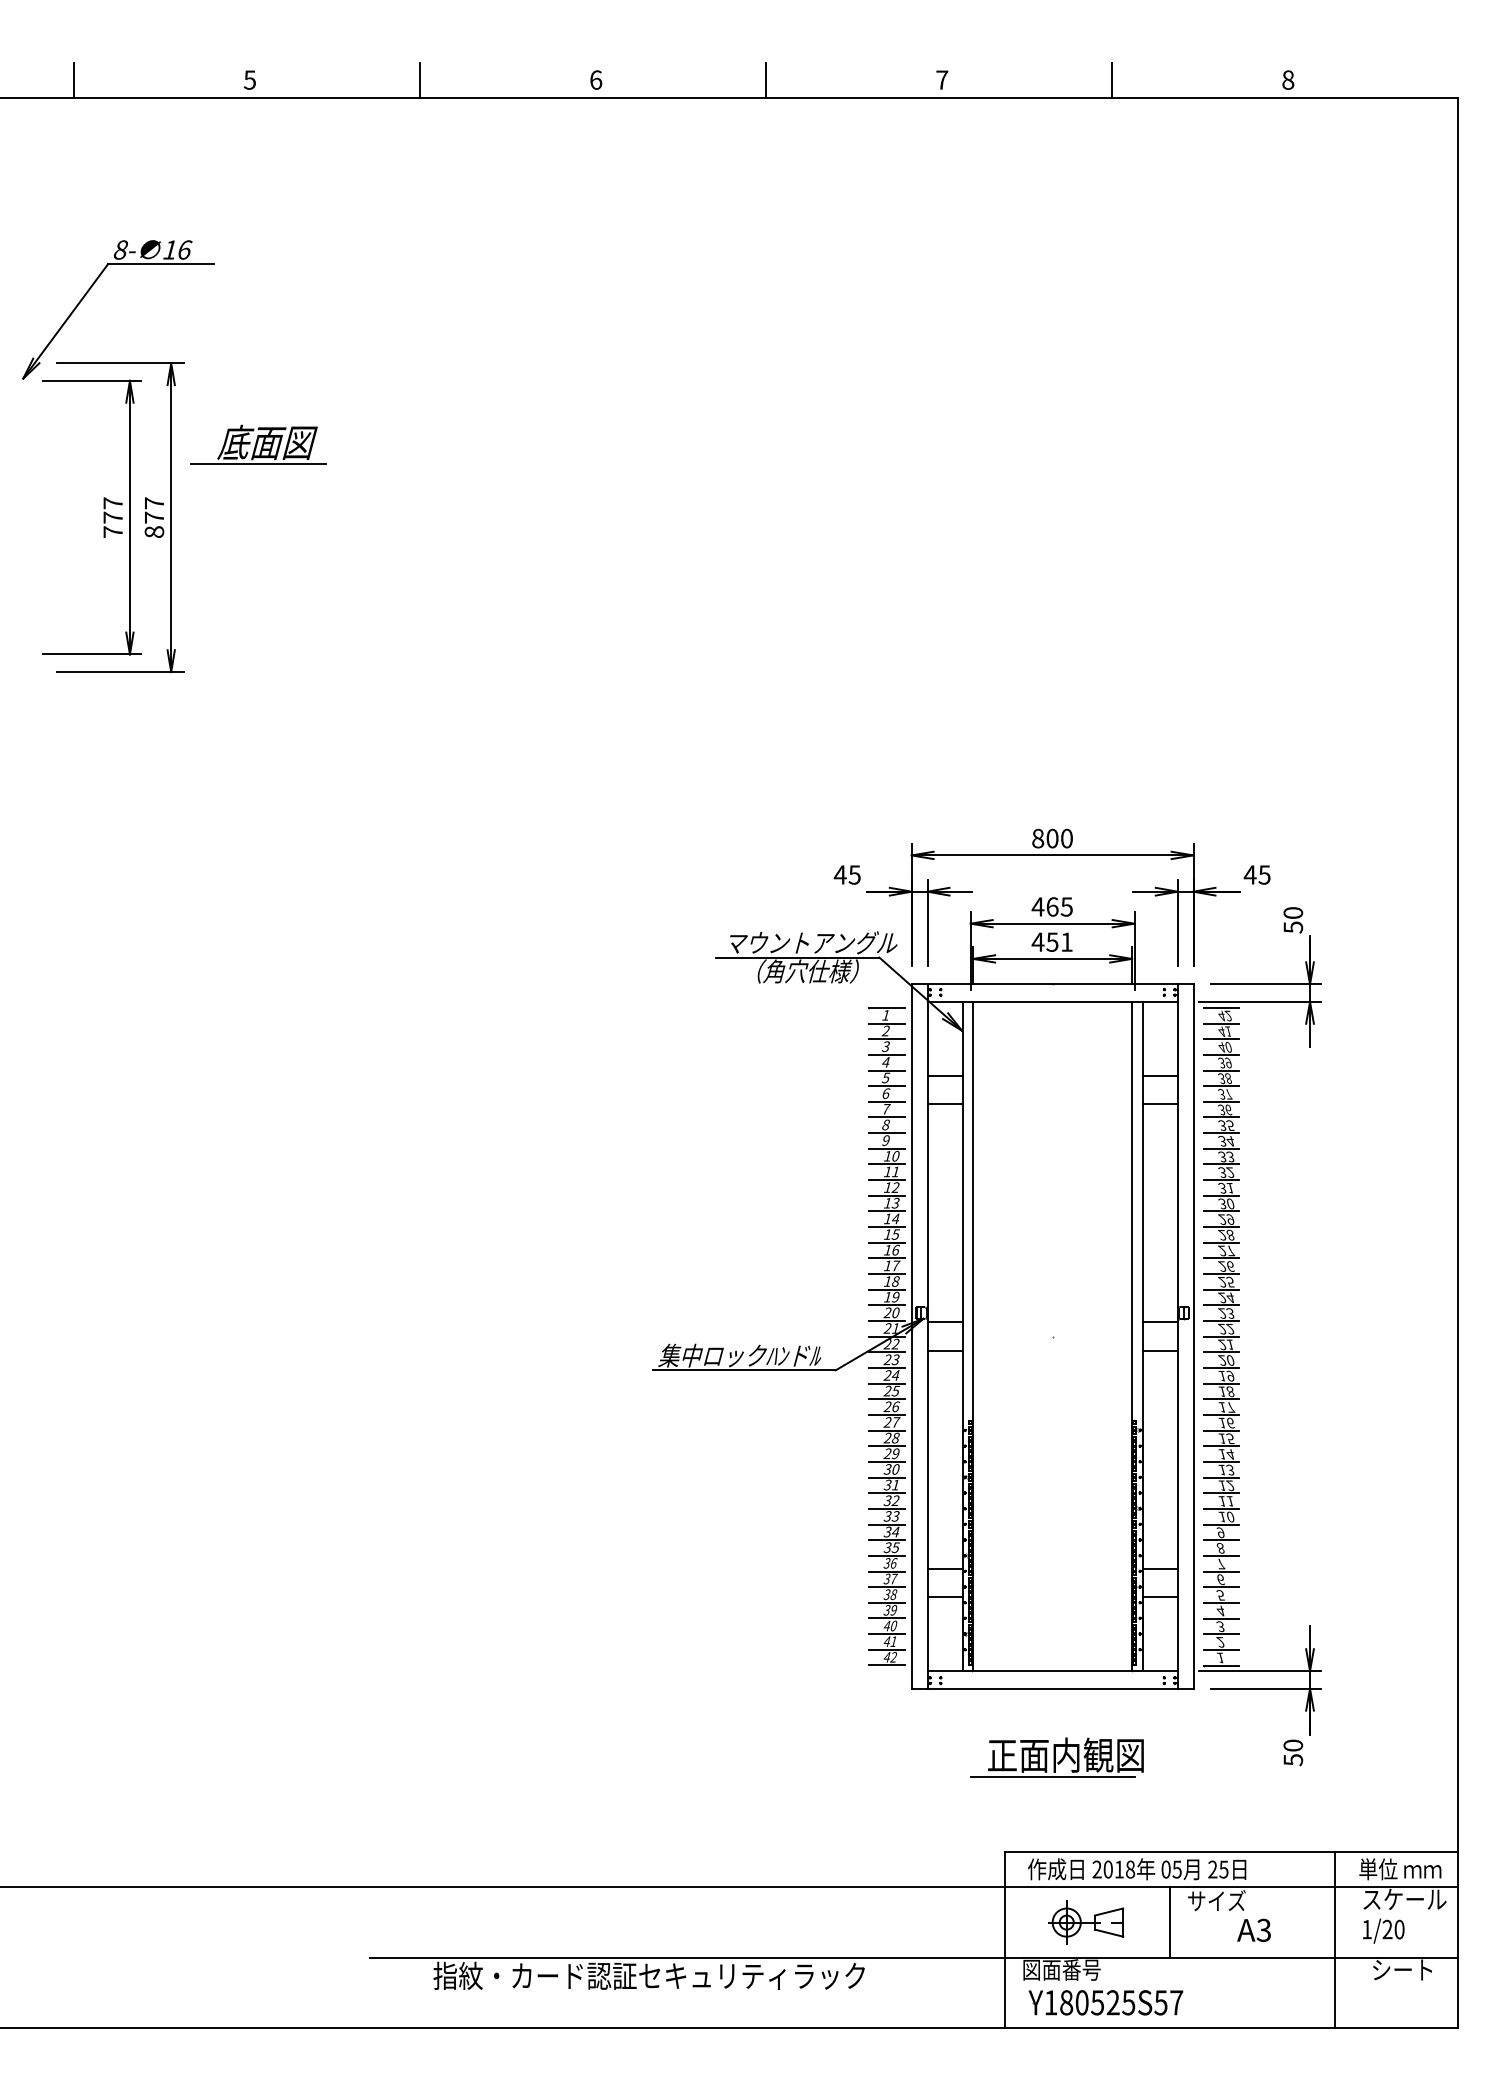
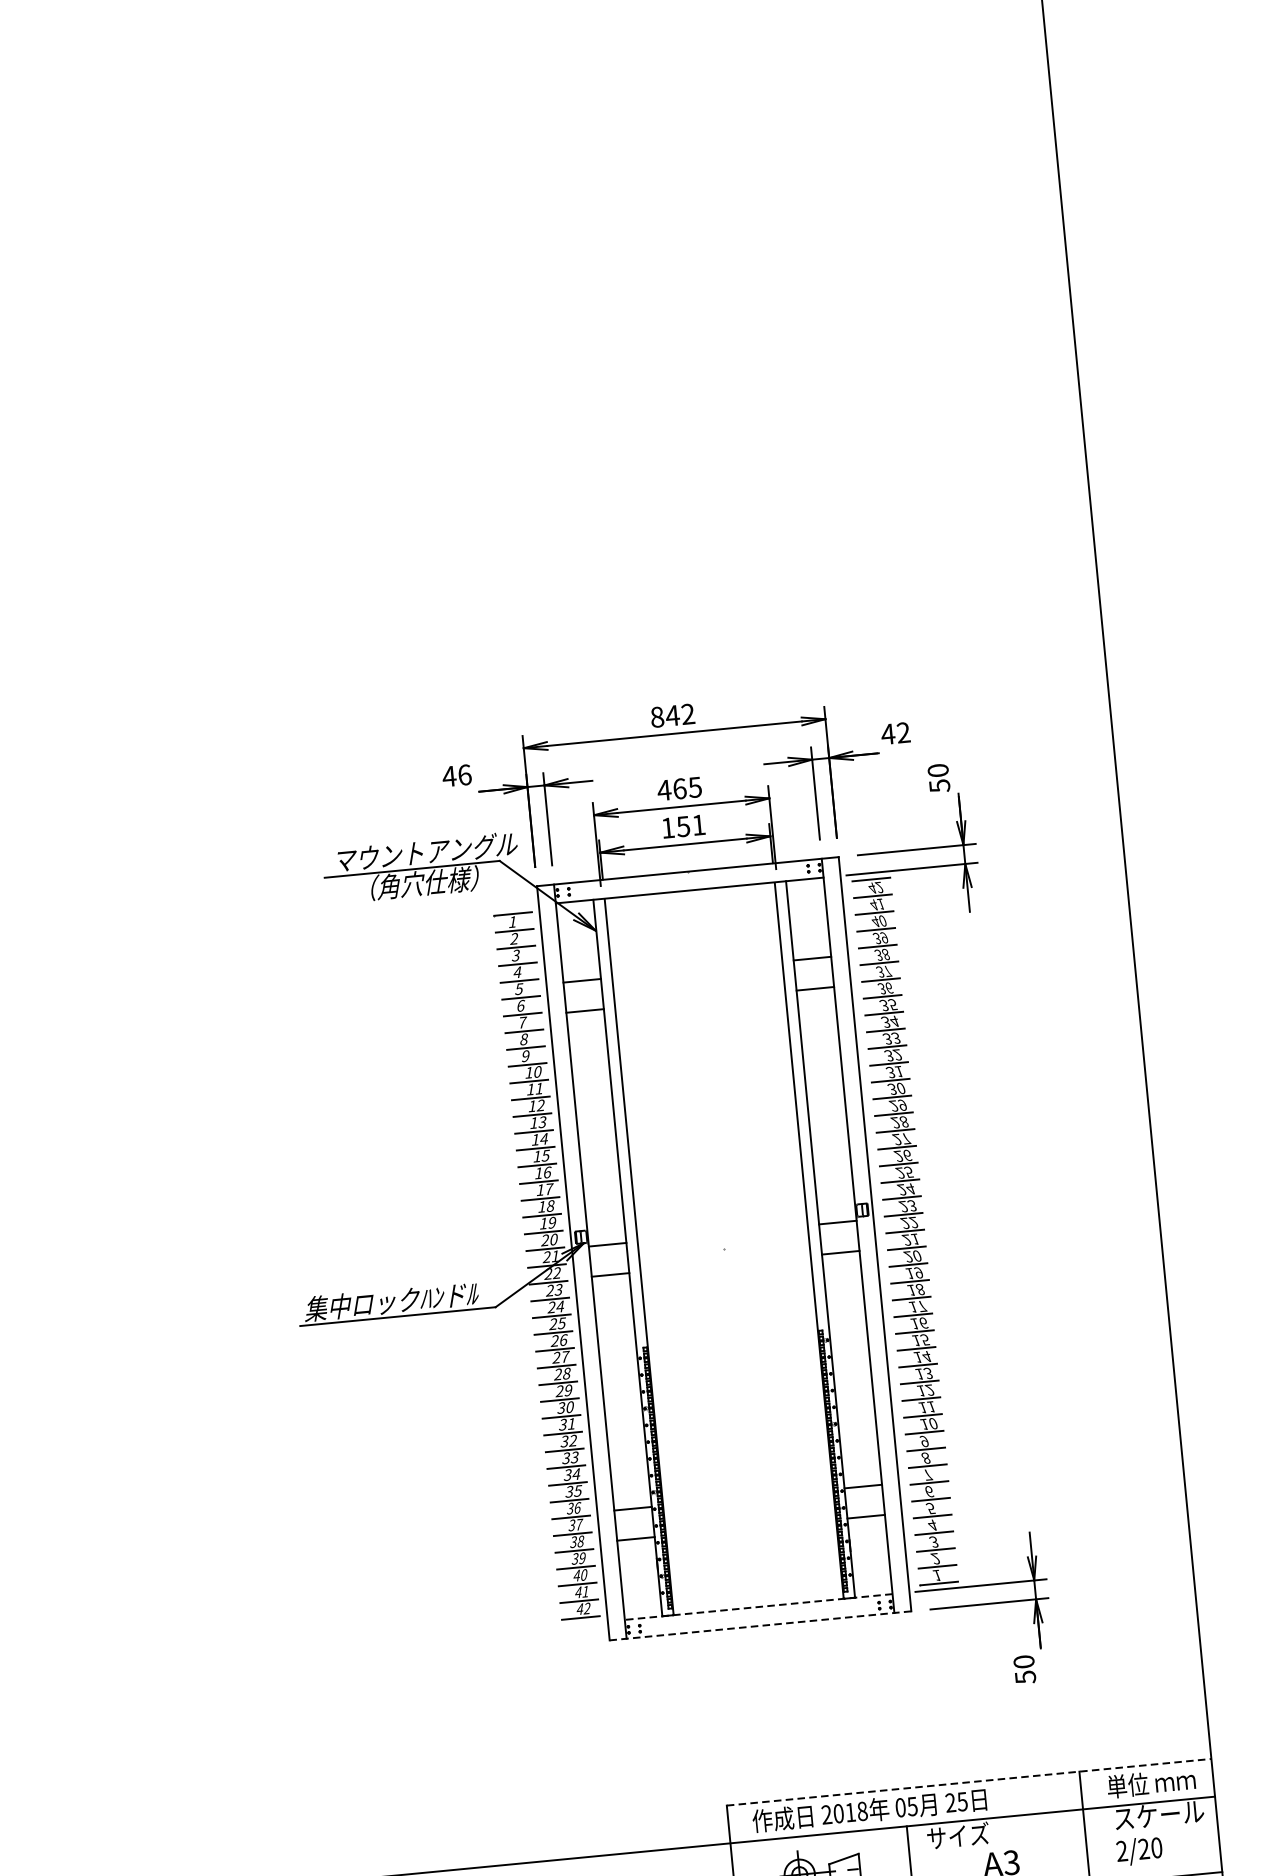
text: (1059, 838) -> (680, 714), 800 -> 842
text: (854, 874) -> (464, 774), 45 -> 46
text: (1264, 874) -> (903, 732), 45 -> 42
text: (1037, 941) -> (667, 827), 451 -> 151
line: (1052, 1671) -> (758, 1607), solid -> dashed
line: (1052, 1688) -> (760, 1625), solid -> dashed
part: (1056, 1757) -> (771, 1699), removed
line: (1232, 1852) -> (969, 1782), solid -> dashed
text: (1367, 1929) -> (1122, 1851), 1/20 -> 2/20

